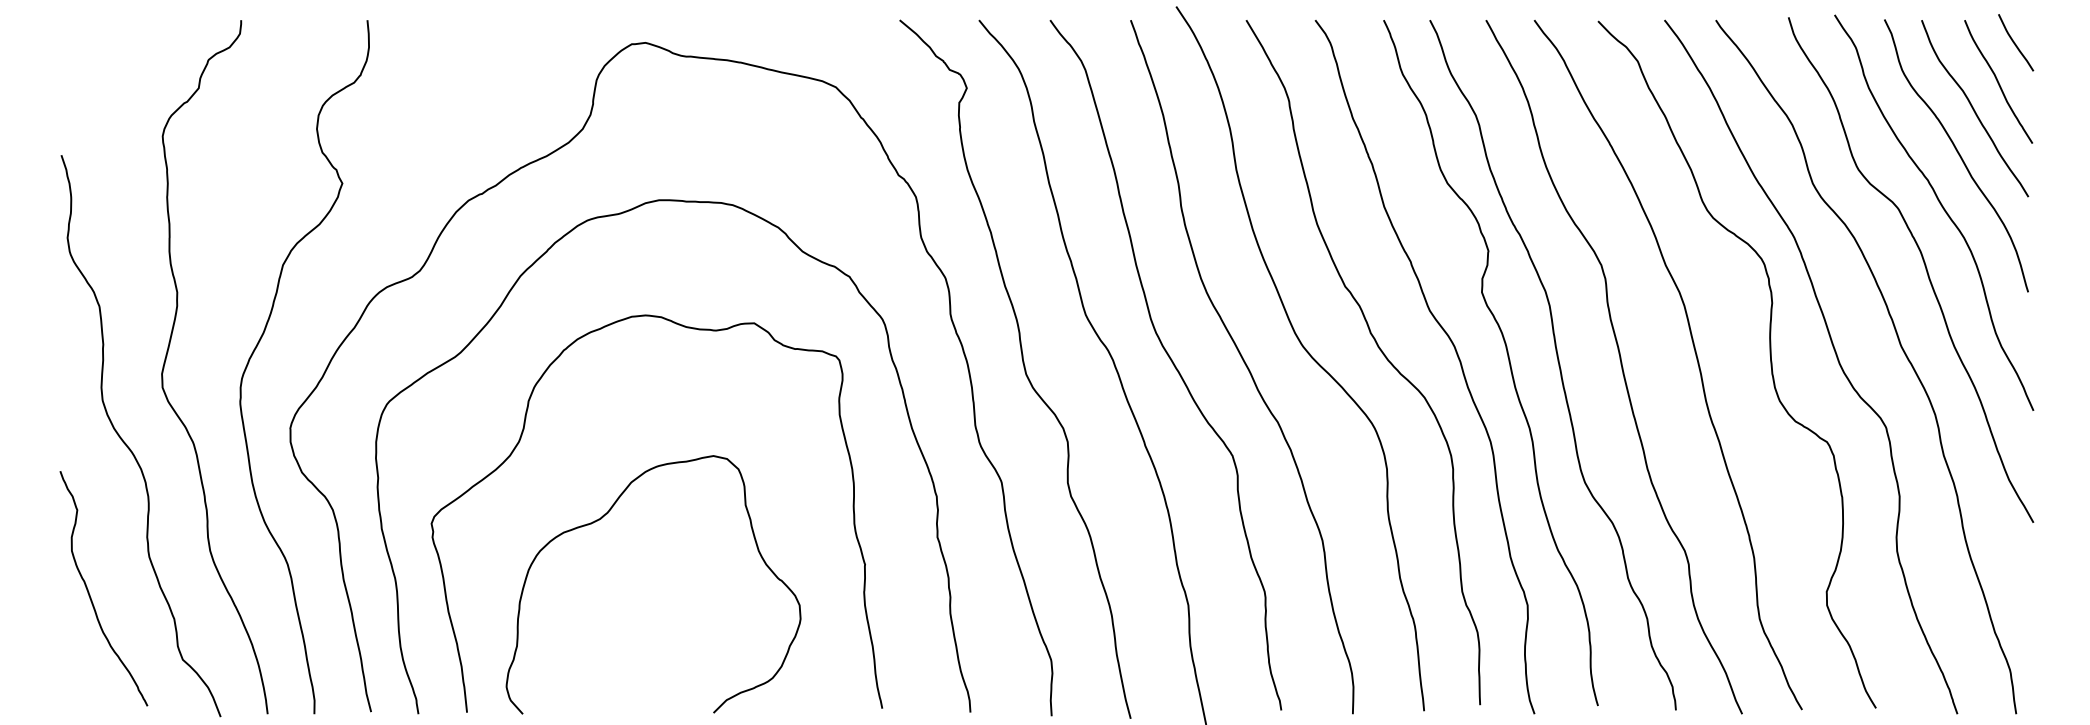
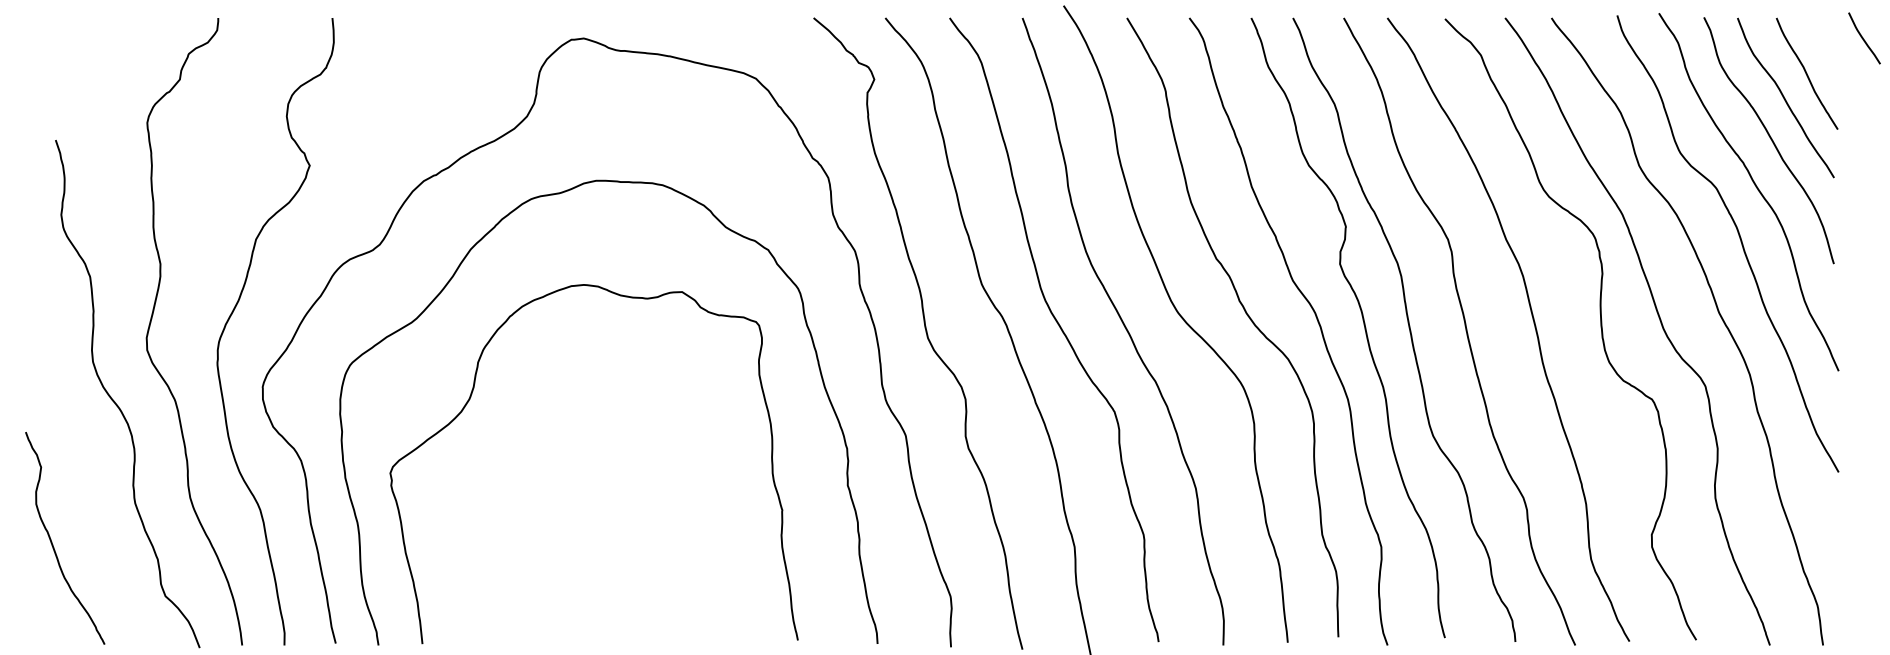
curve: (2015, 42) -> (1864, 38), moved
curve: (601, 519) -> (544, 469), removed
curve: (90, 594) -> (53, 543), moved

